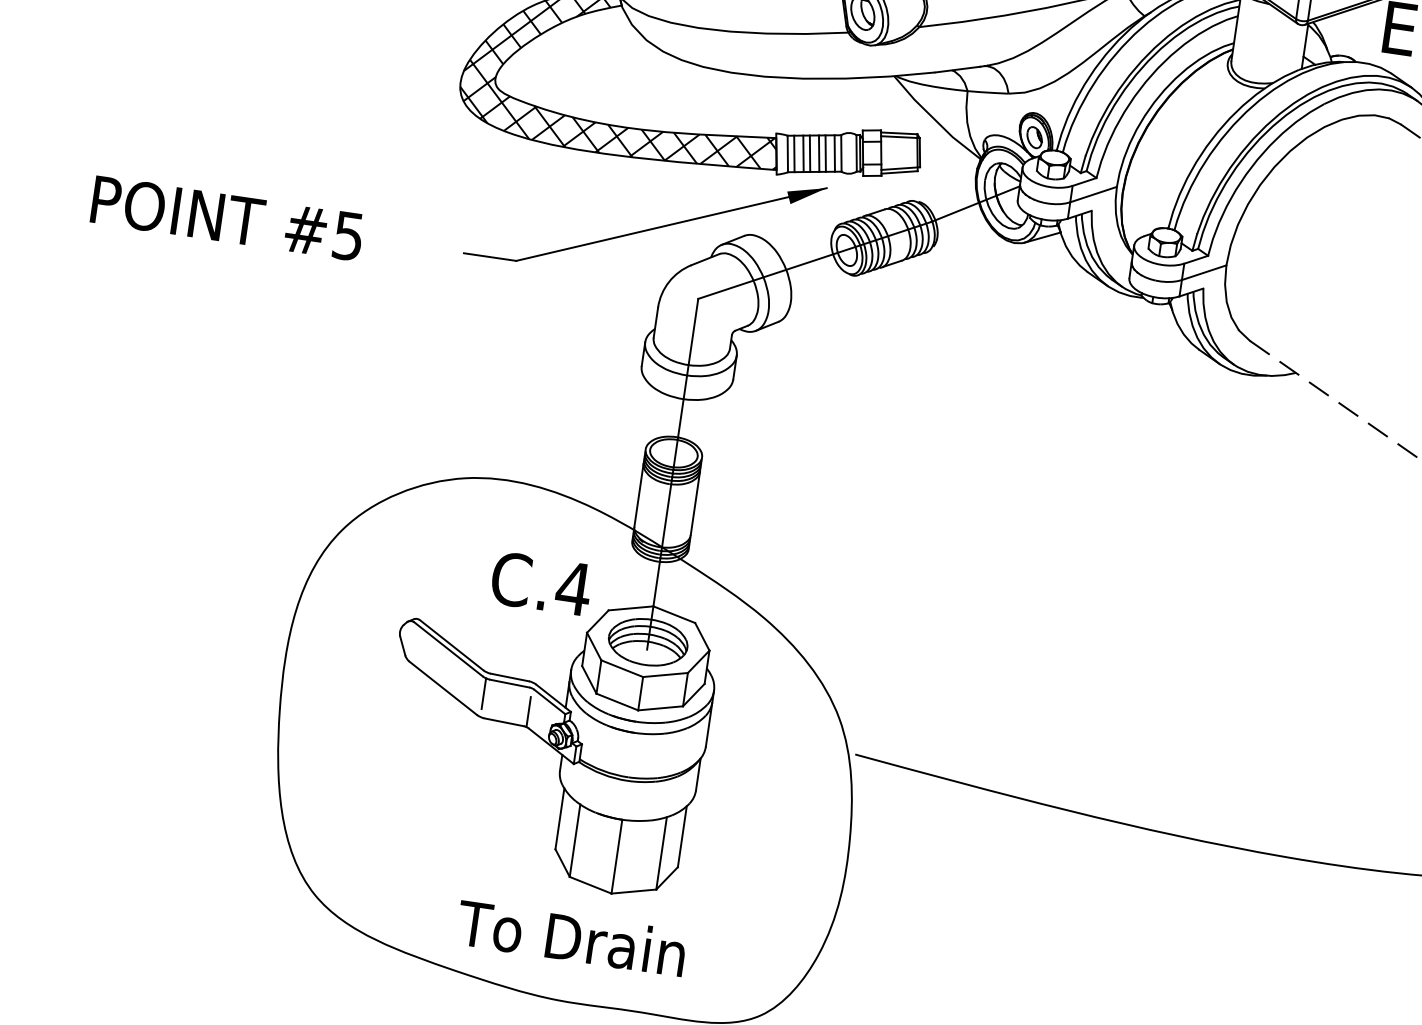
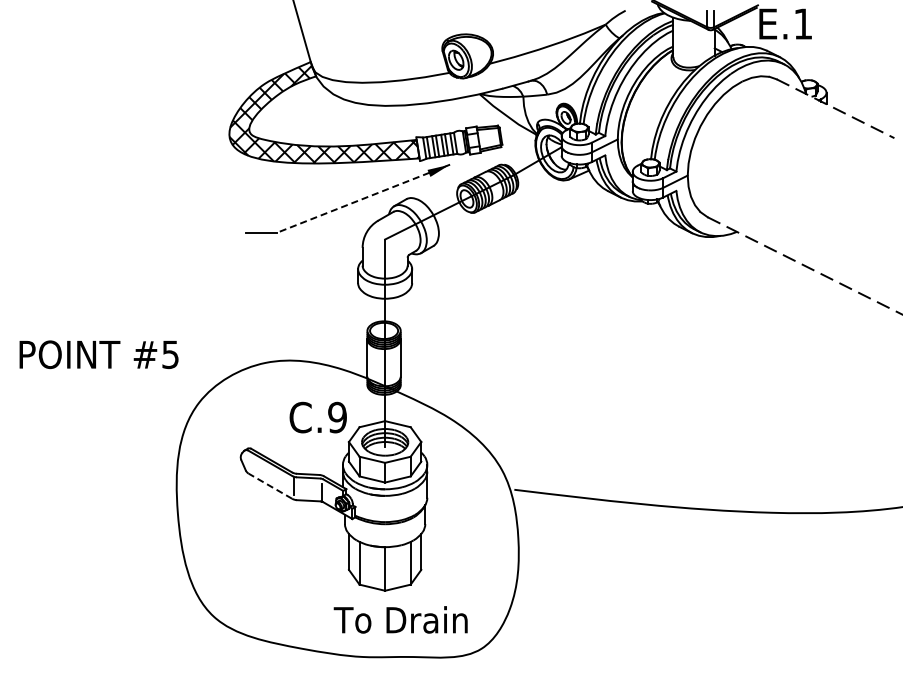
text: (226, 217) -> (98, 354), moved
line: (670, 223) -> (362, 198), solid -> dashed
text: (573, 588) -> (337, 417), C.4 -> C.9
line: (443, 687) -> (270, 485), solid -> dashed
text: (571, 937) -> (400, 619), moved

